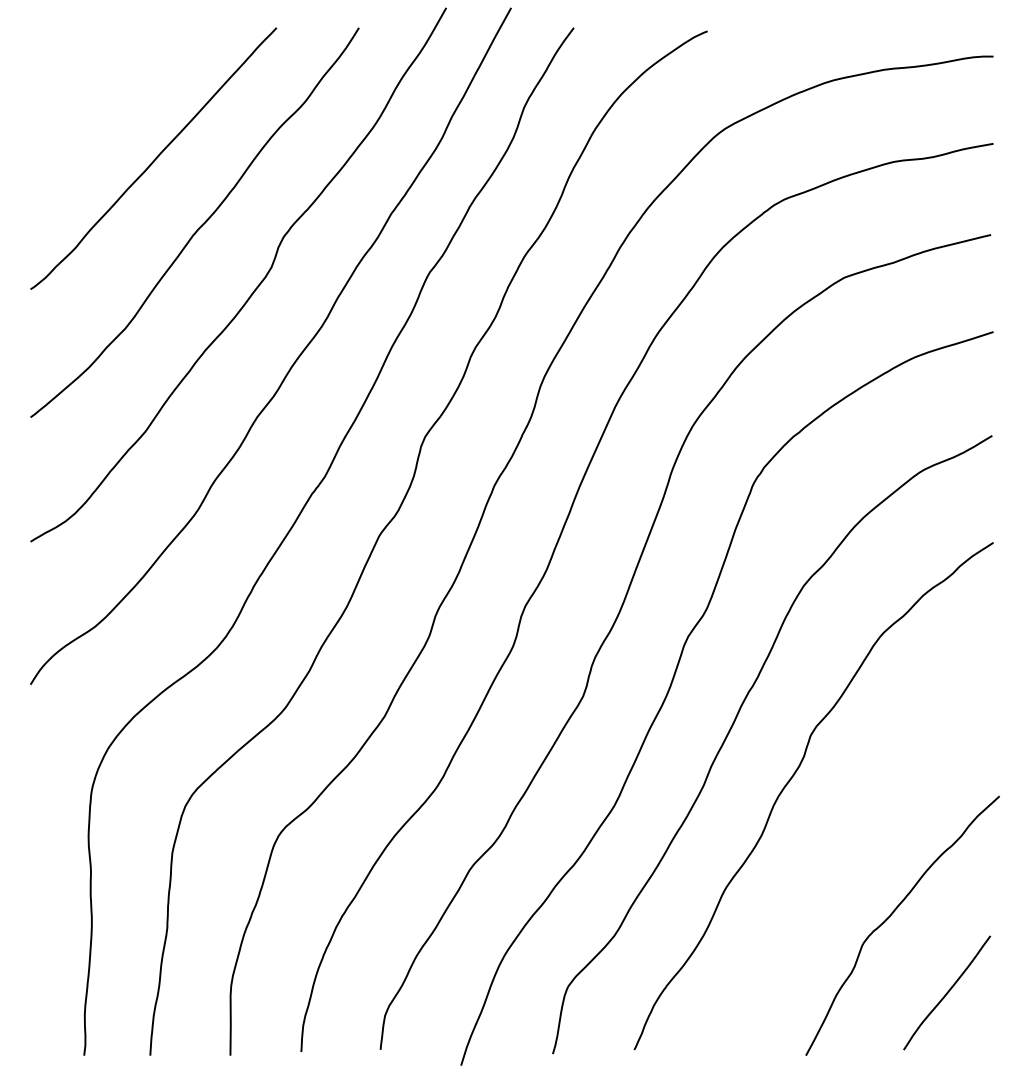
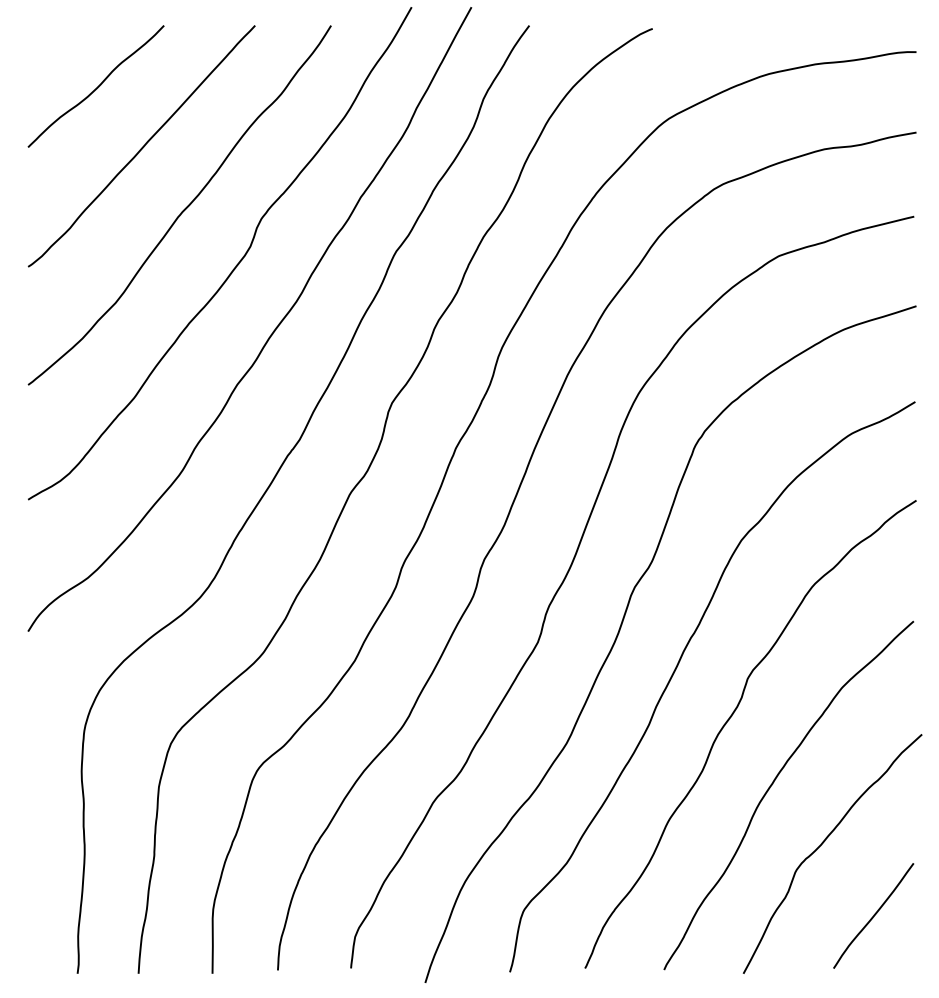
curve: (105, 94) -> (97, 87), added
curve: (837, 851) -> (772, 785), added

